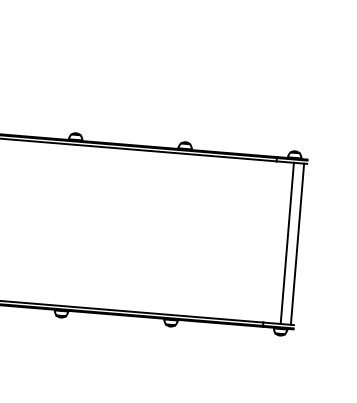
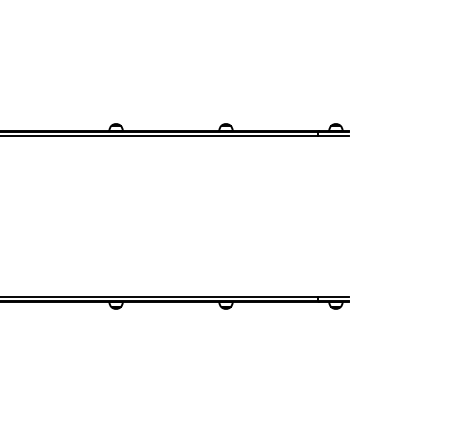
line: (287, 243) -> (335, 216), removed
line: (297, 244) -> (345, 216), removed

